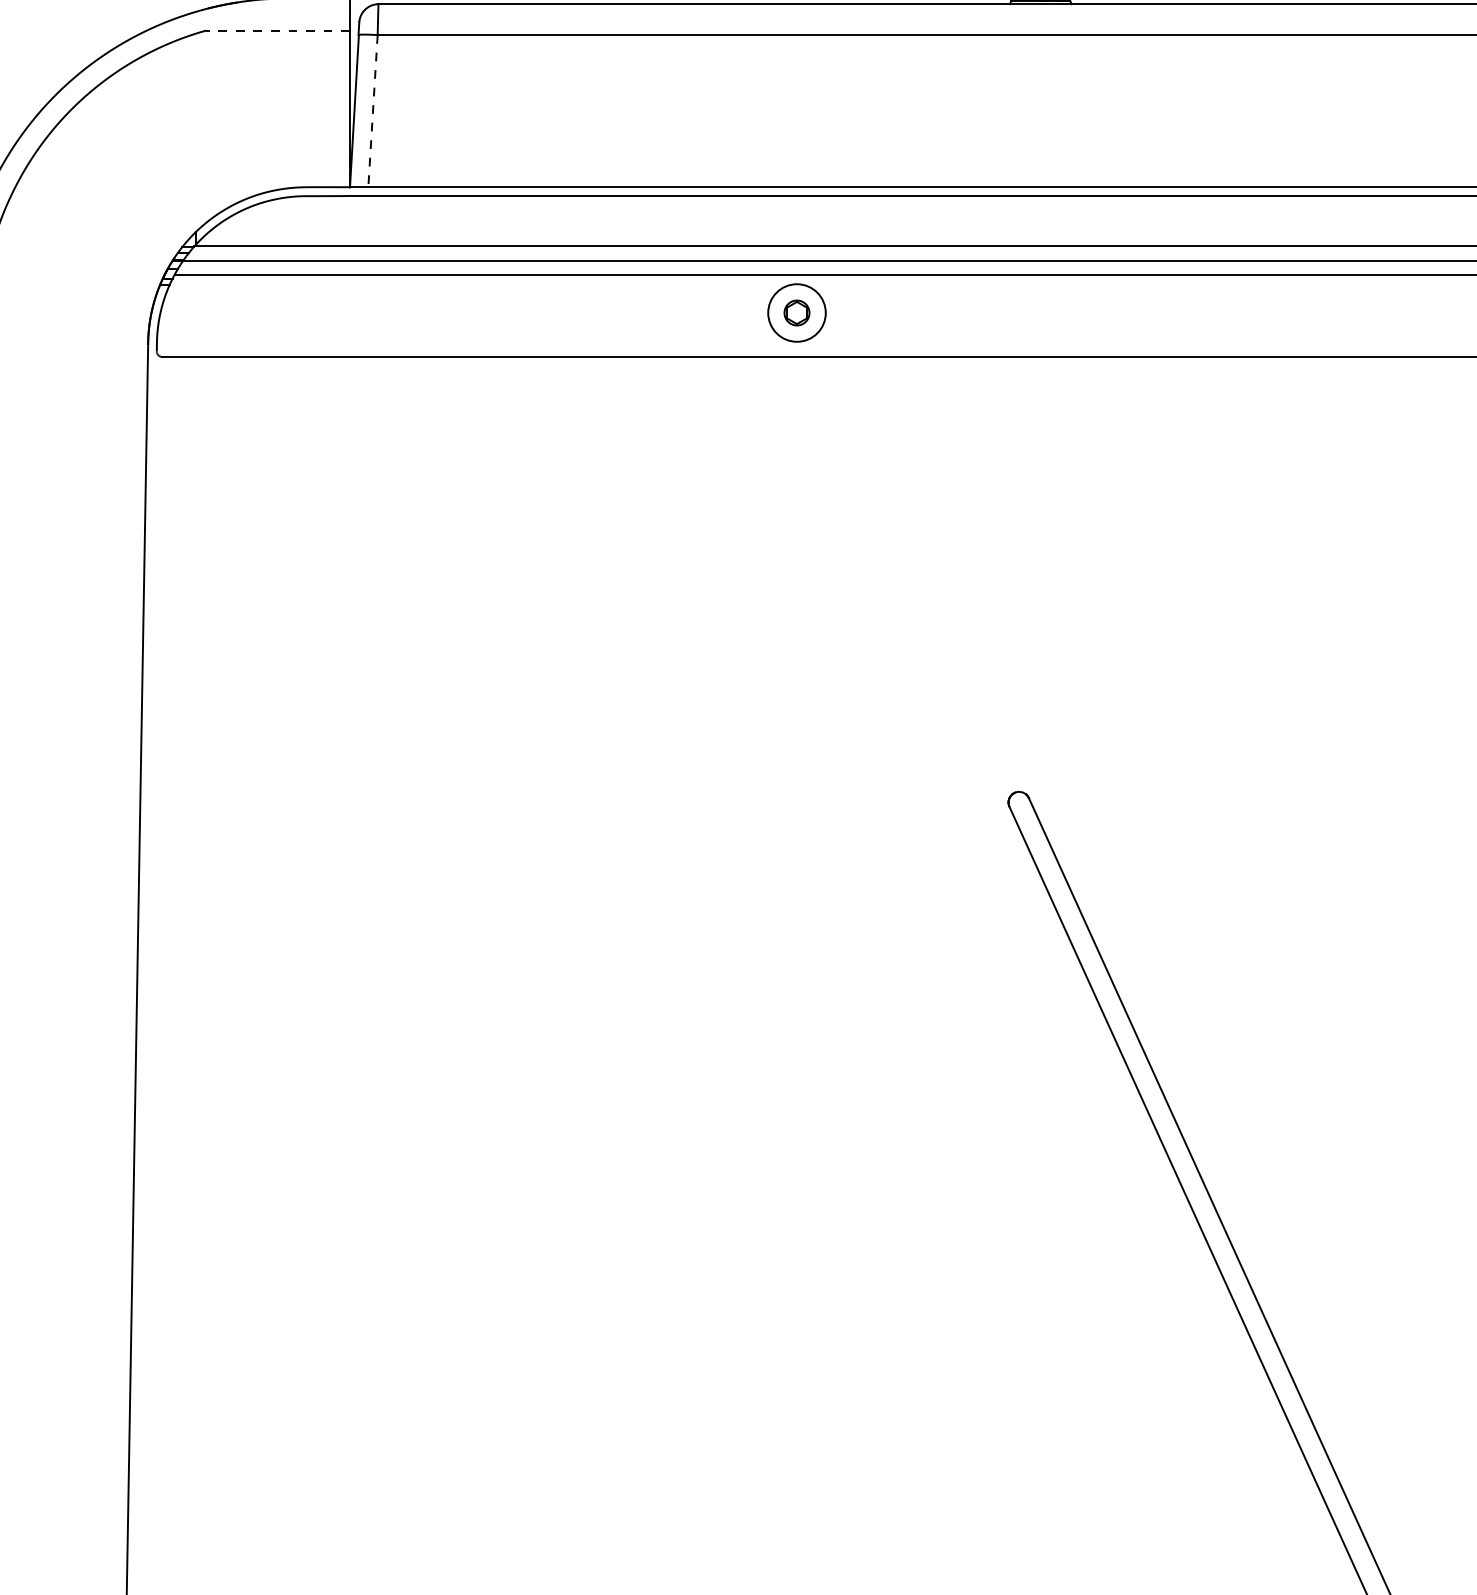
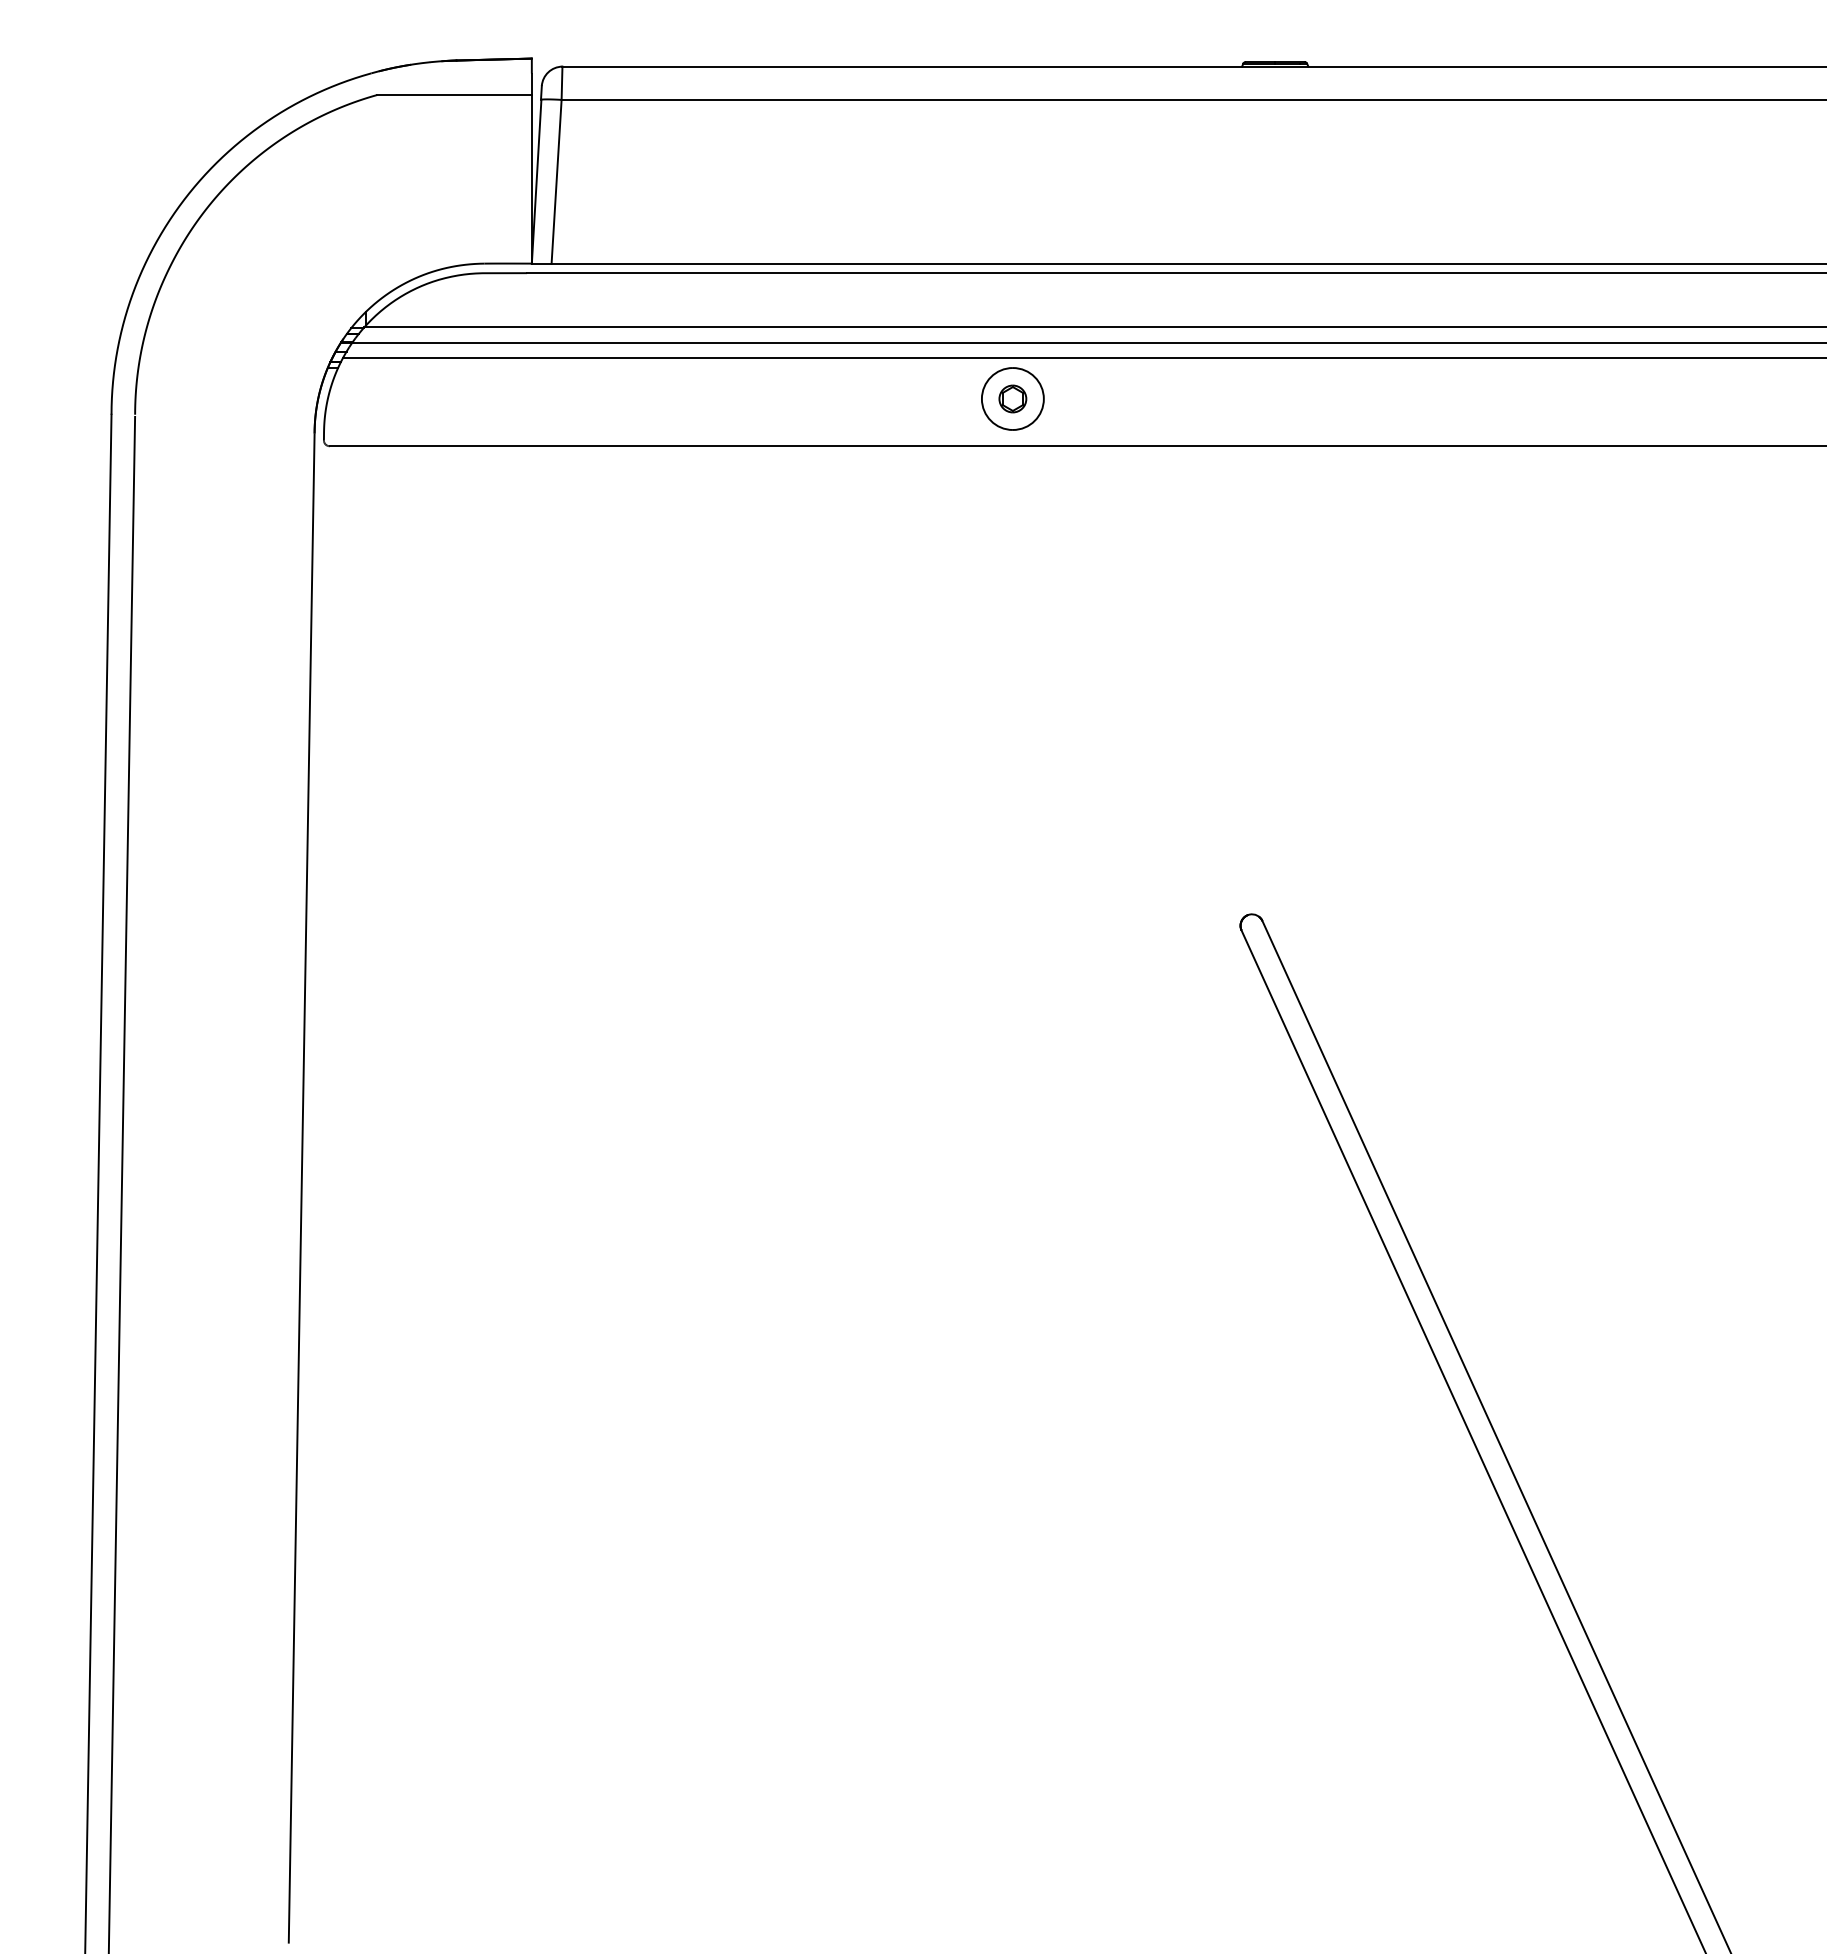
line: (278, 31) -> (454, 95), dashed -> solid
line: (372, 111) -> (556, 182), dashed -> solid

